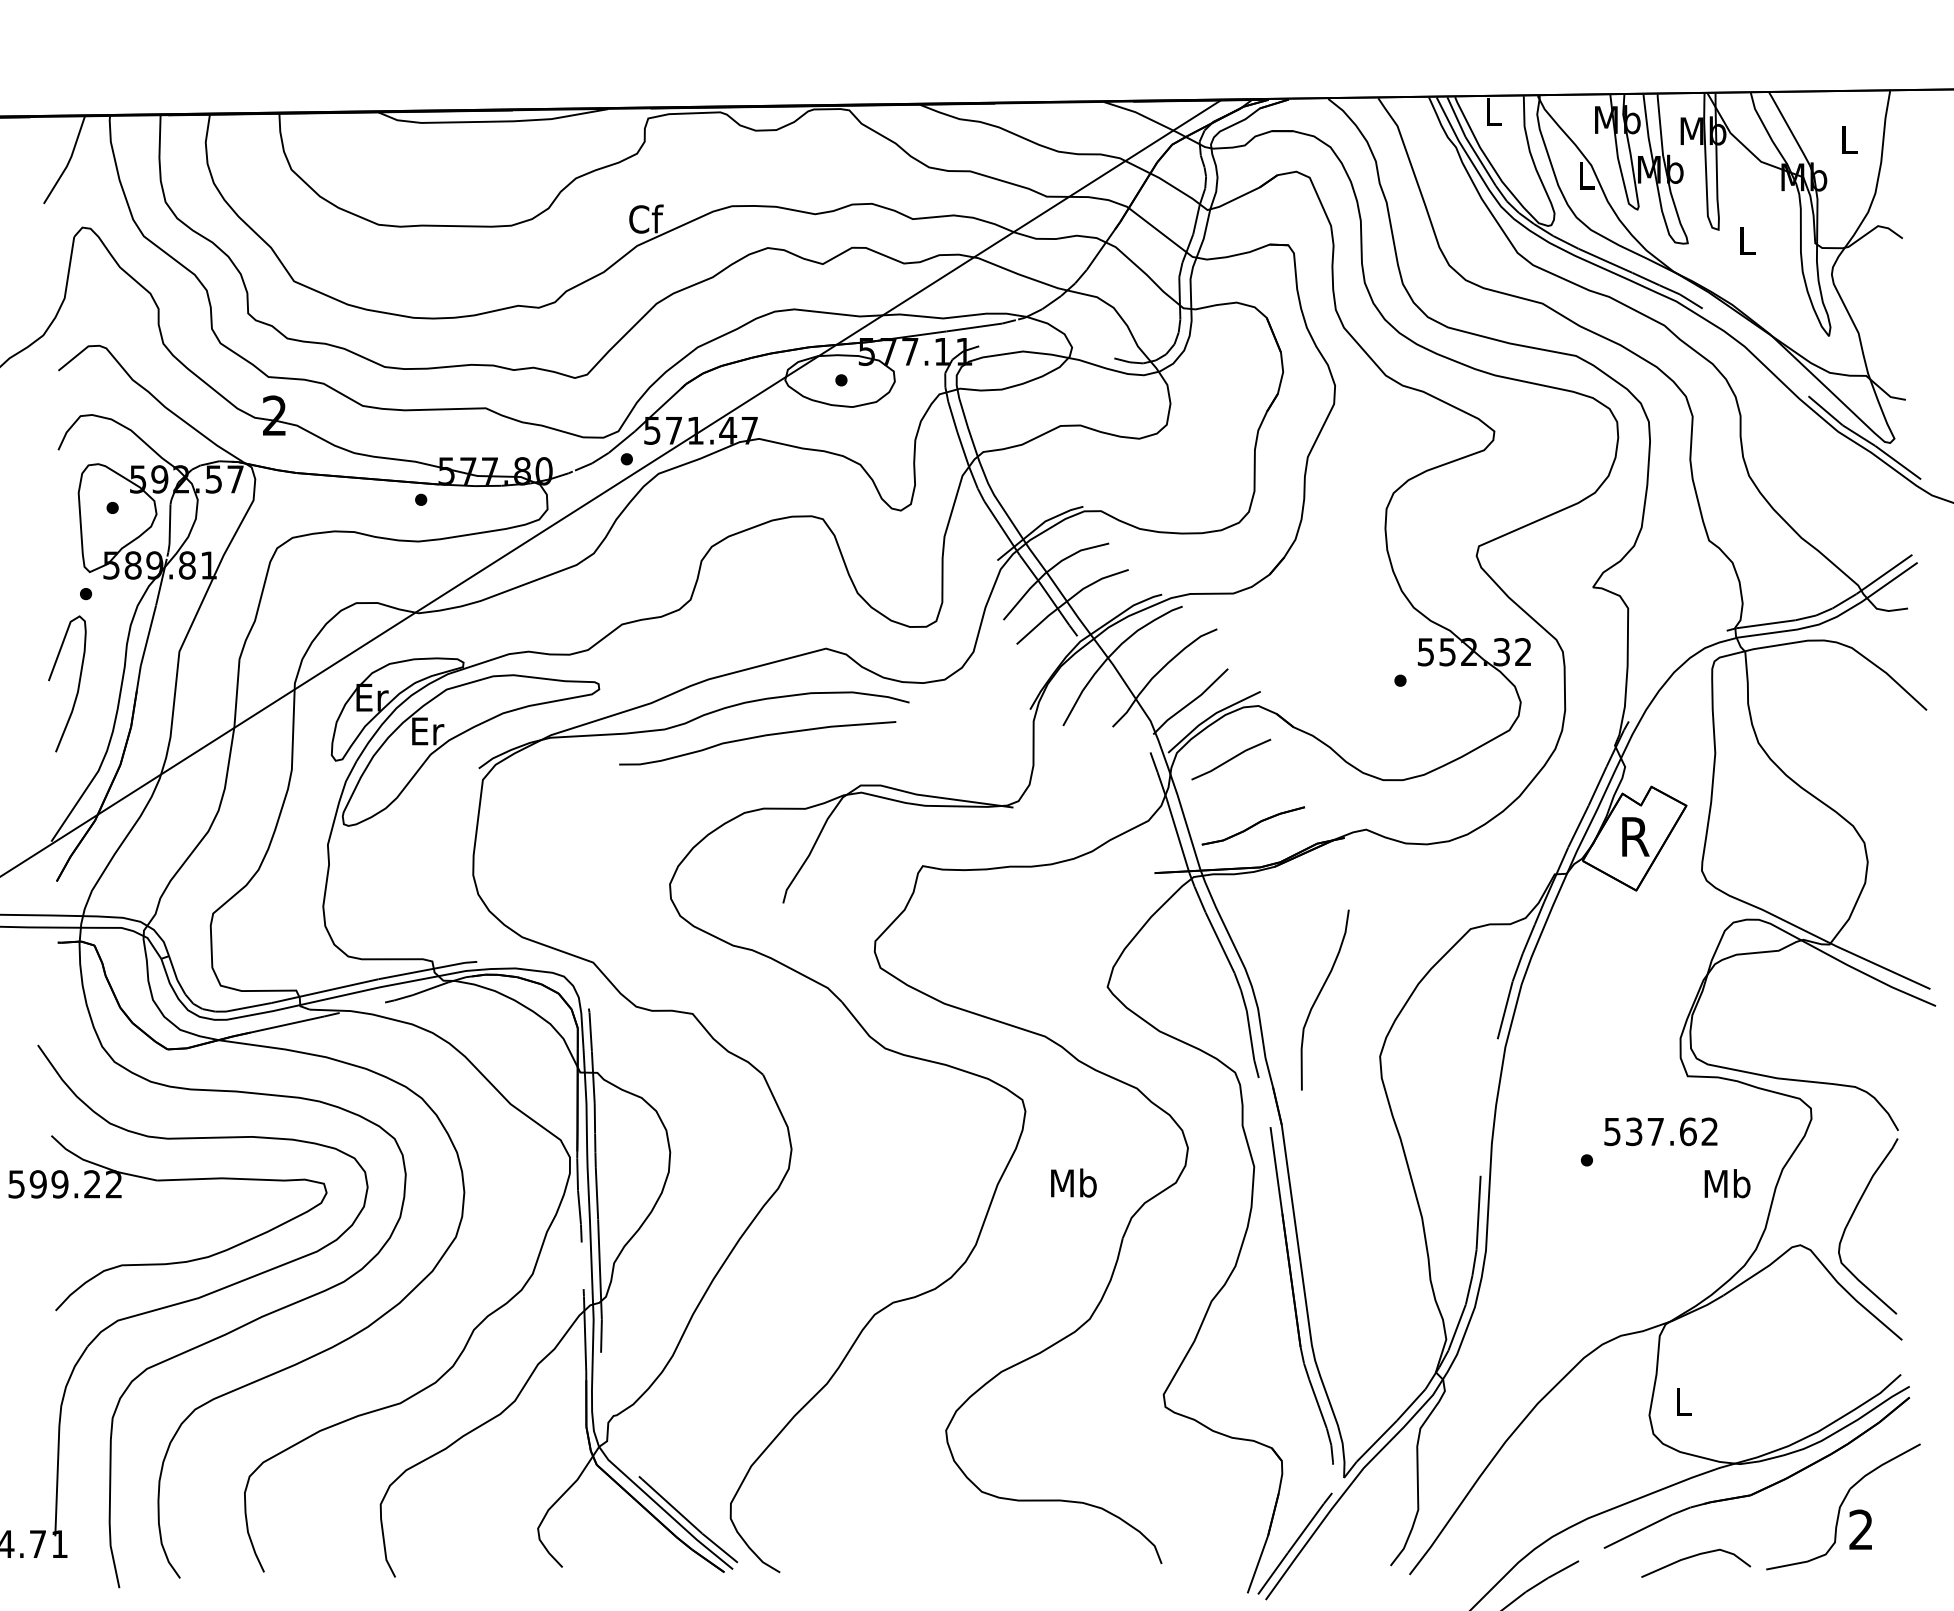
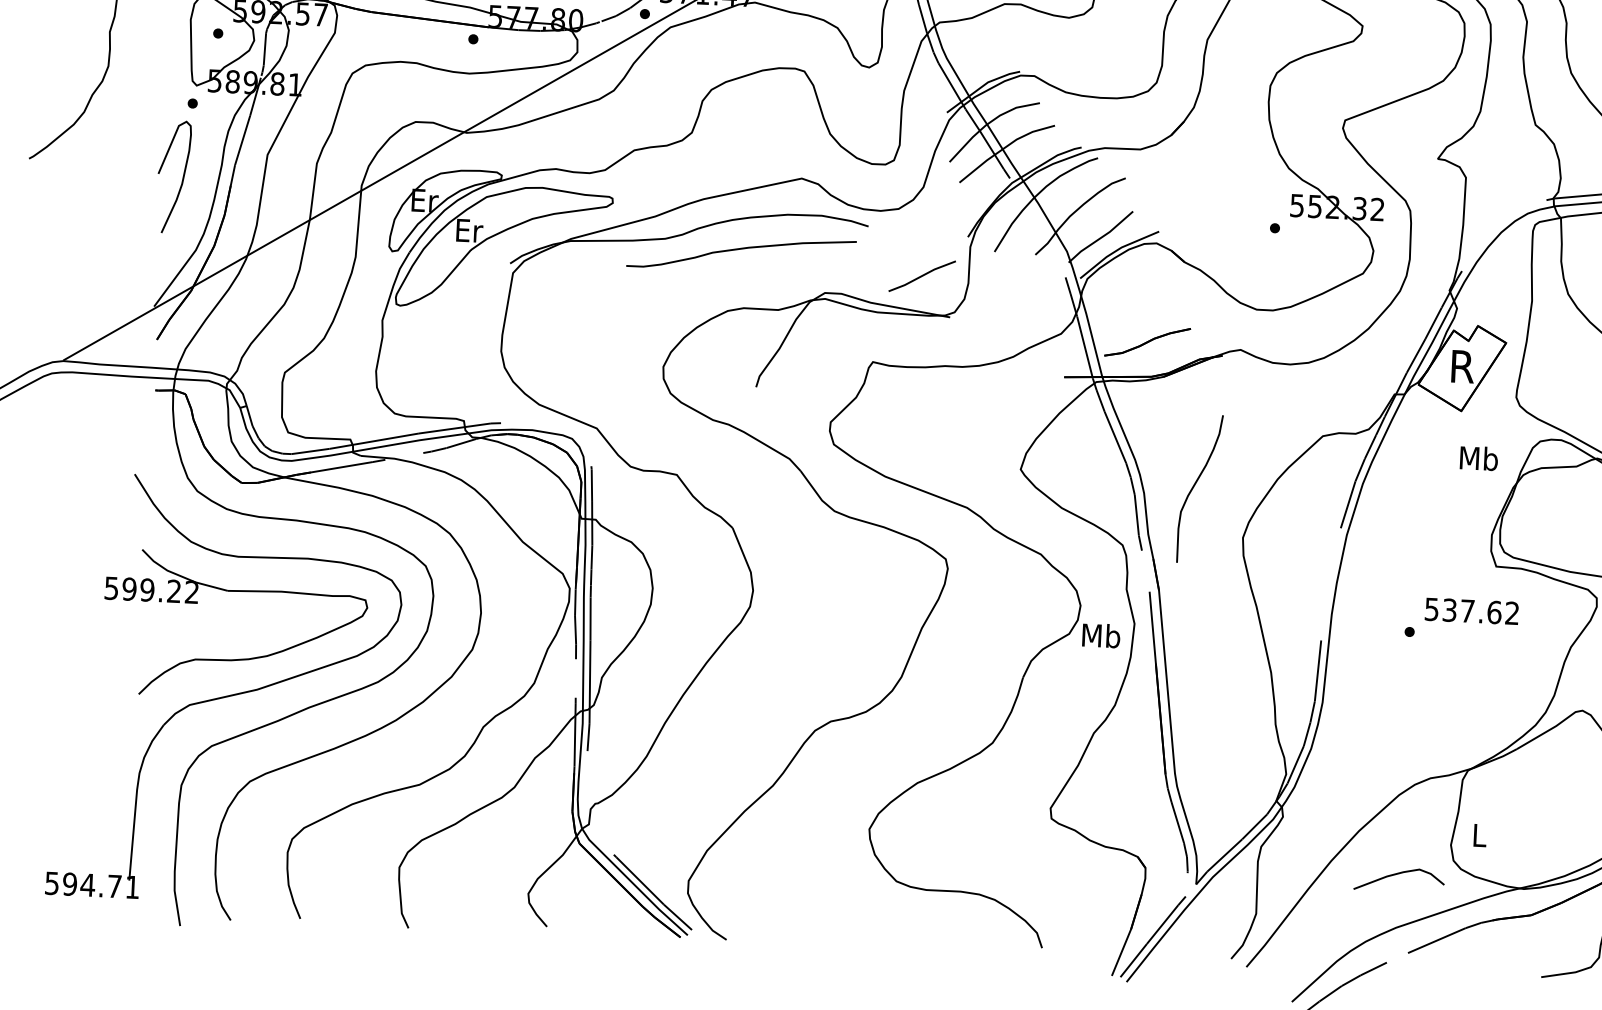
line: (1231, 759) -> (922, 276), moved
text: (1073, 1182) -> (1101, 635), moved
text: (1727, 1183) -> (1479, 458), moved
curve: (1696, 1556) -> (1399, 874), moved

